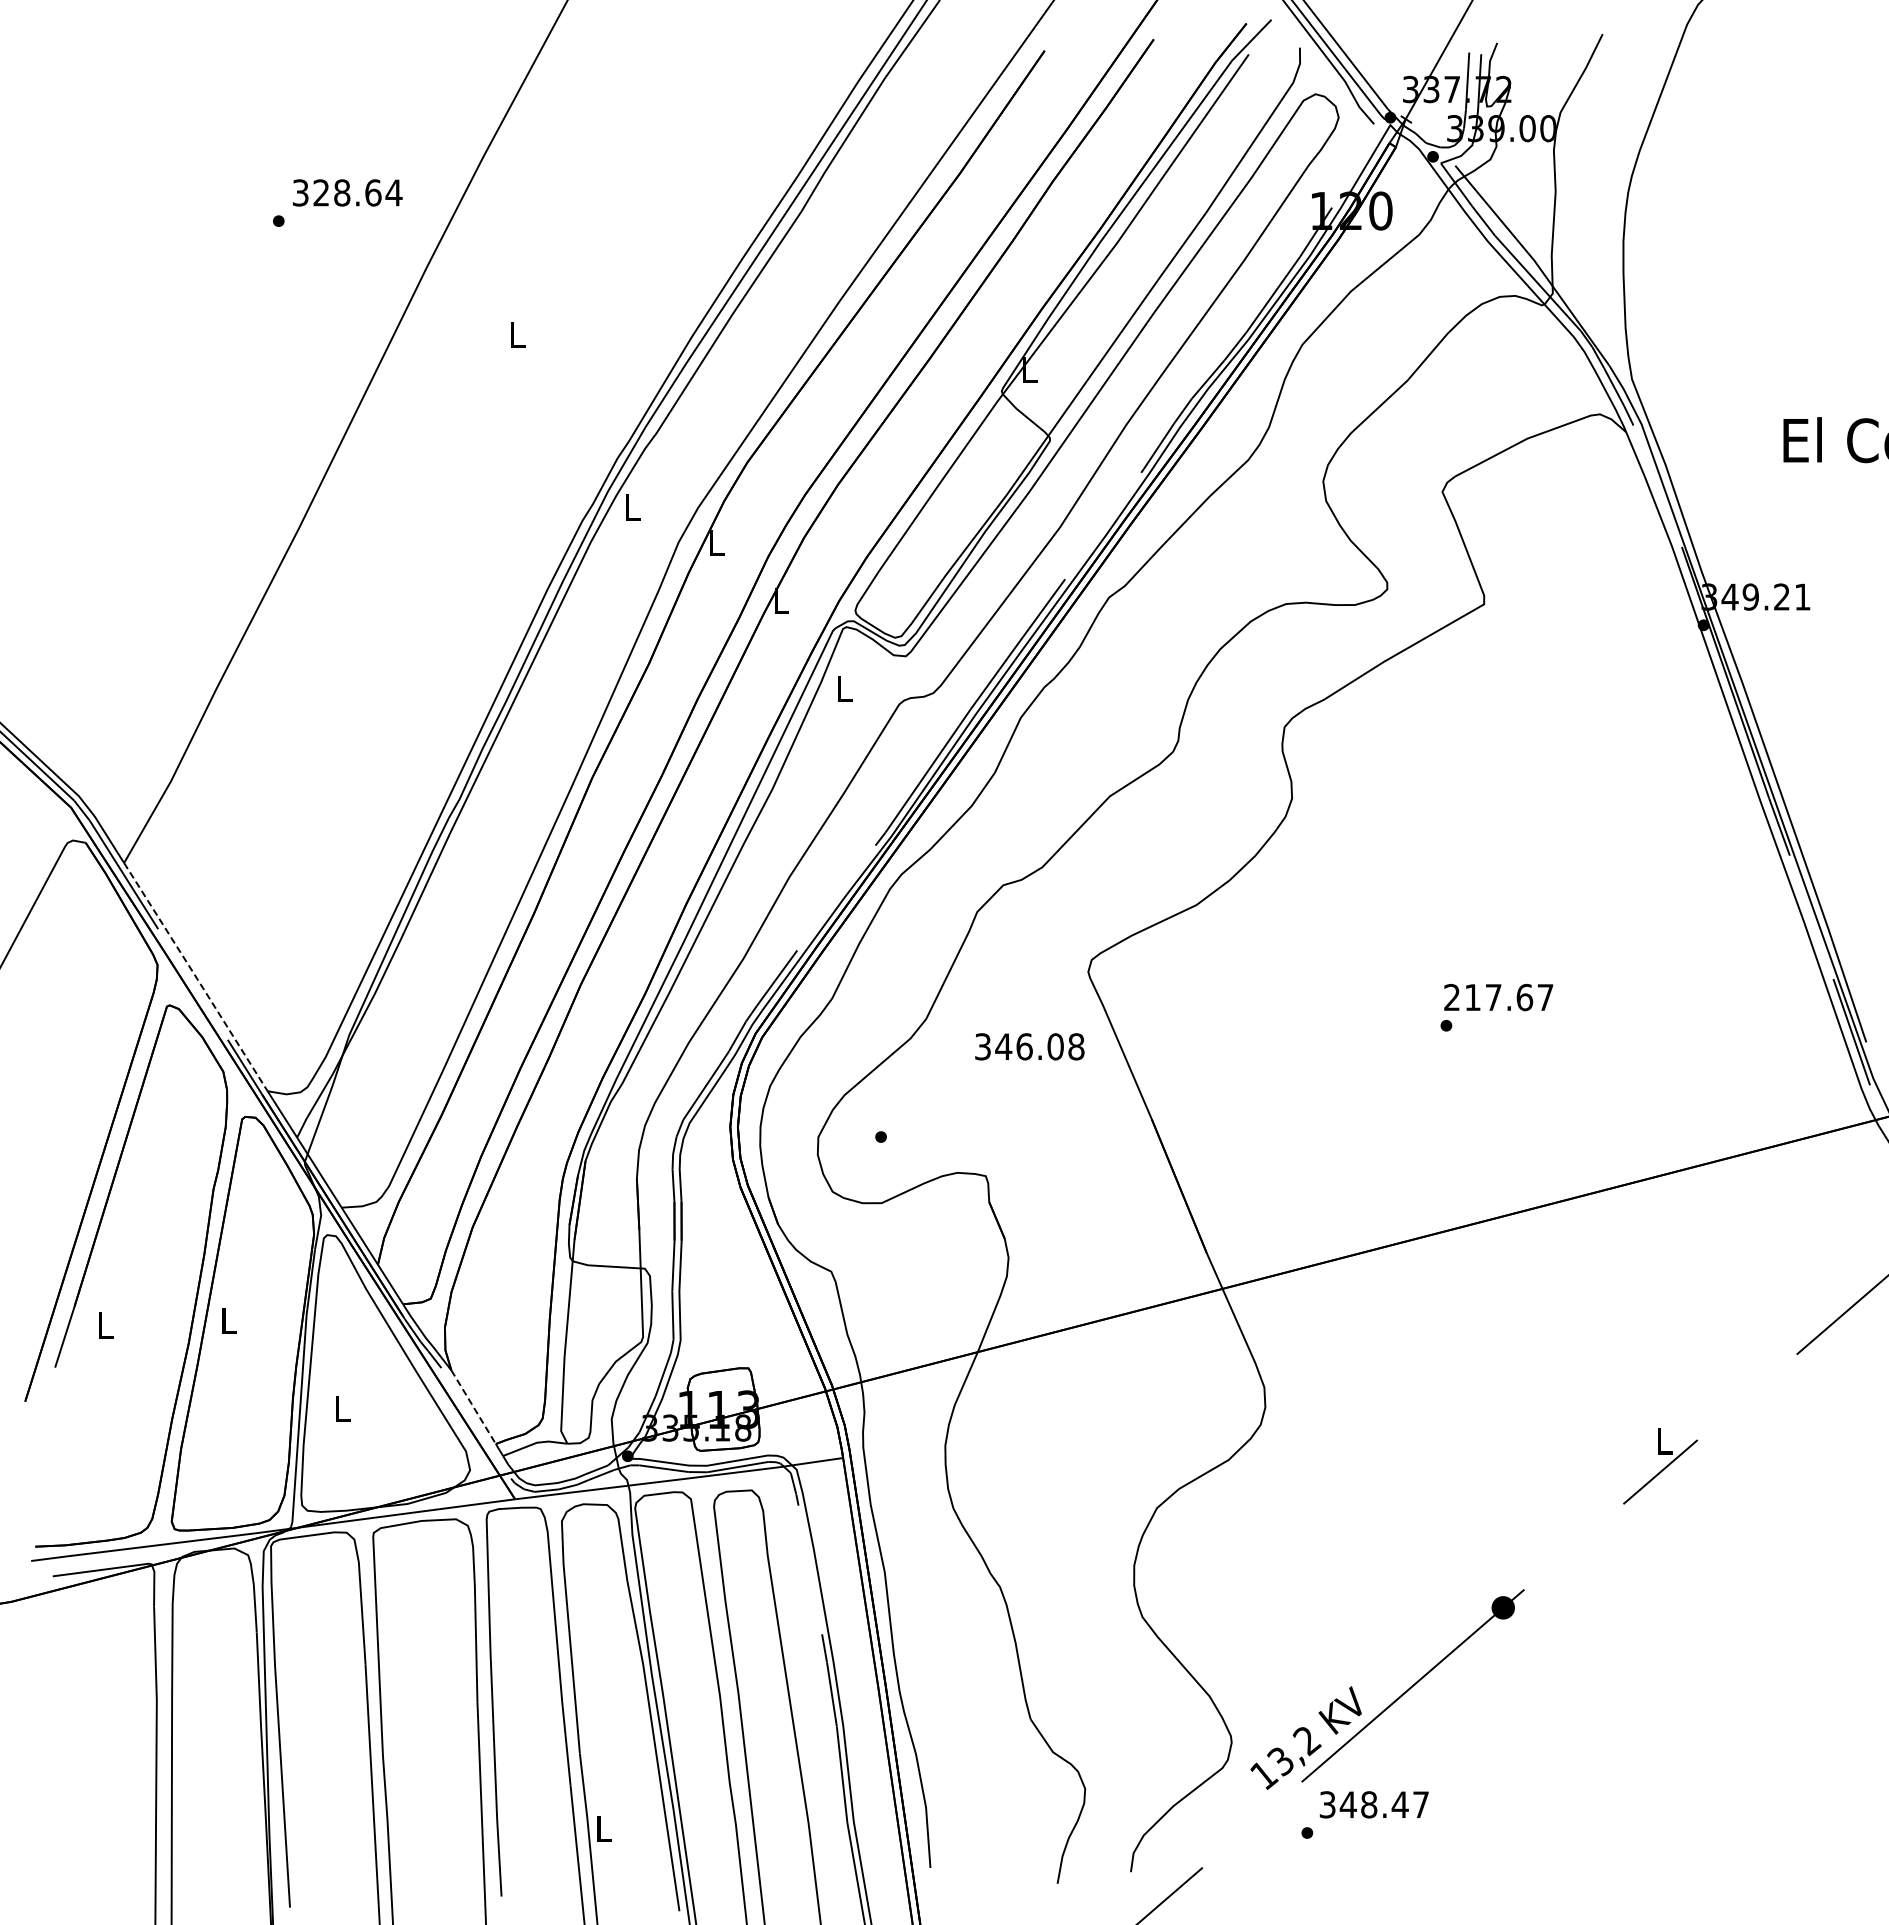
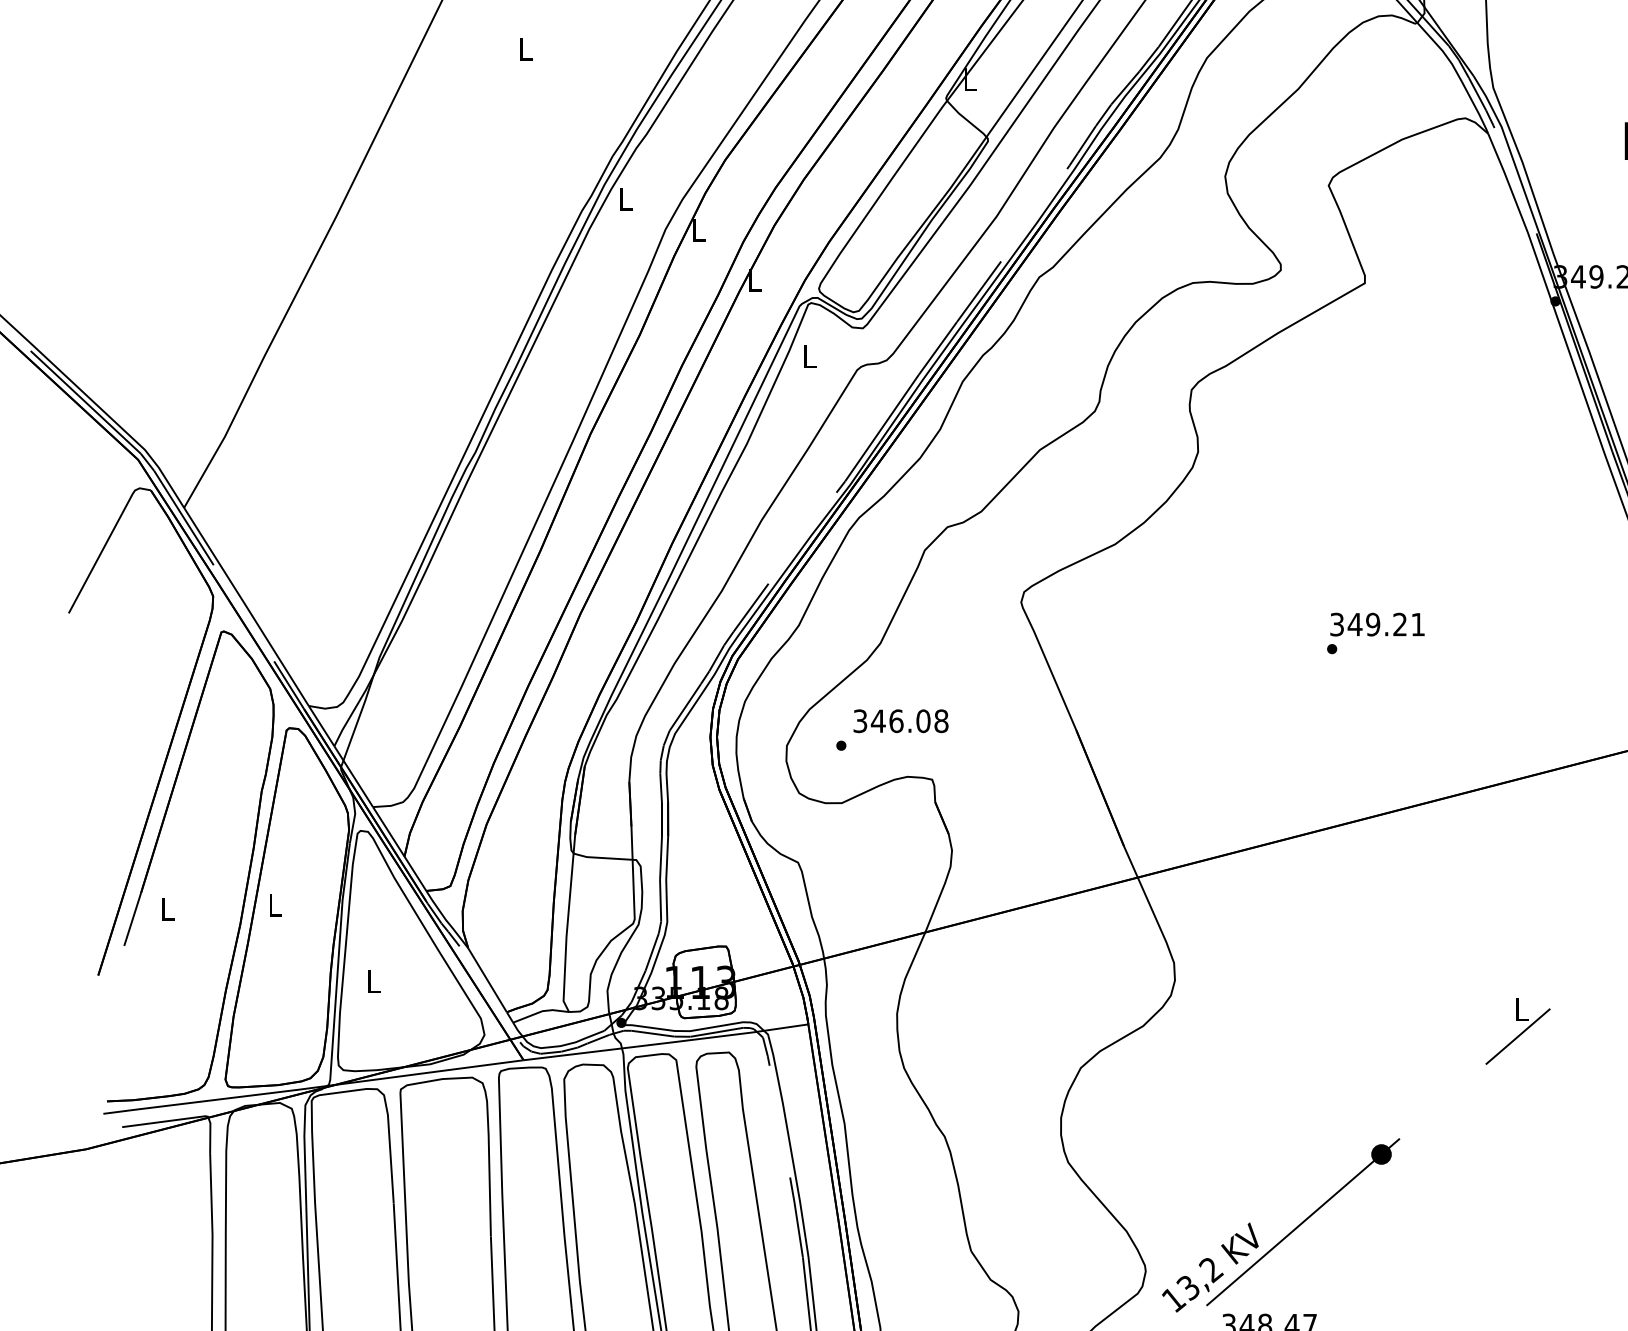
line: (196, 977) -> (246, 607), dashed -> solid
text: (1498, 997) -> (1377, 624), 217.67 -> 349.21
text: (1029, 1046) -> (900, 720), moved
line: (473, 1407) -> (487, 980), dashed -> solid

